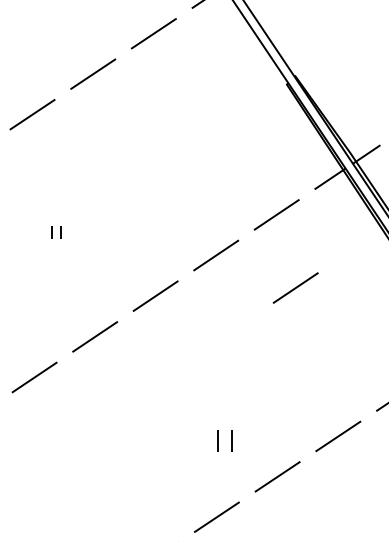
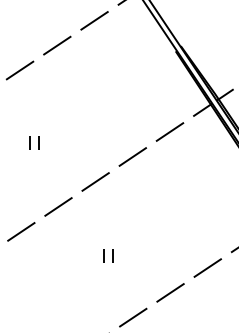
part: (56, 231) -> (34, 142), size x1.67
line: (295, 287) -> (181, 176), removed
part: (225, 440) -> (108, 255), moved

